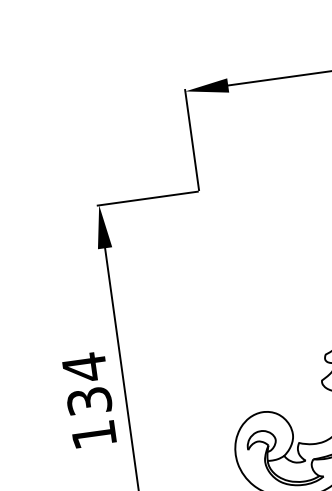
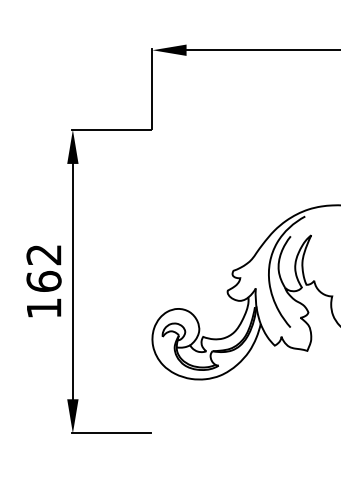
text: (86, 383) -> (43, 267), 134 -> 162

